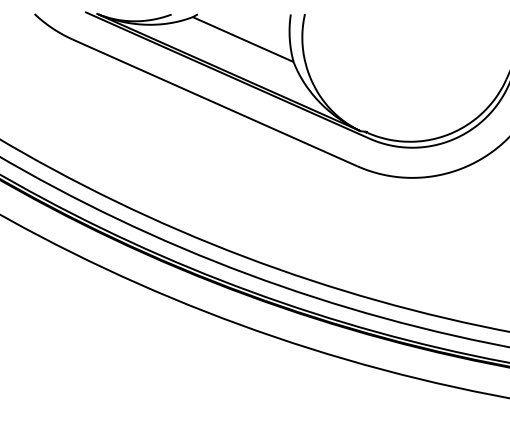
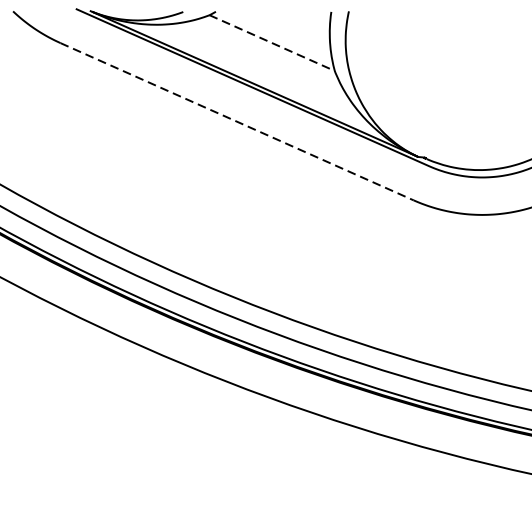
line: (243, 39) -> (272, 43), solid -> dashed
line: (214, 102) -> (236, 121), solid -> dashed

